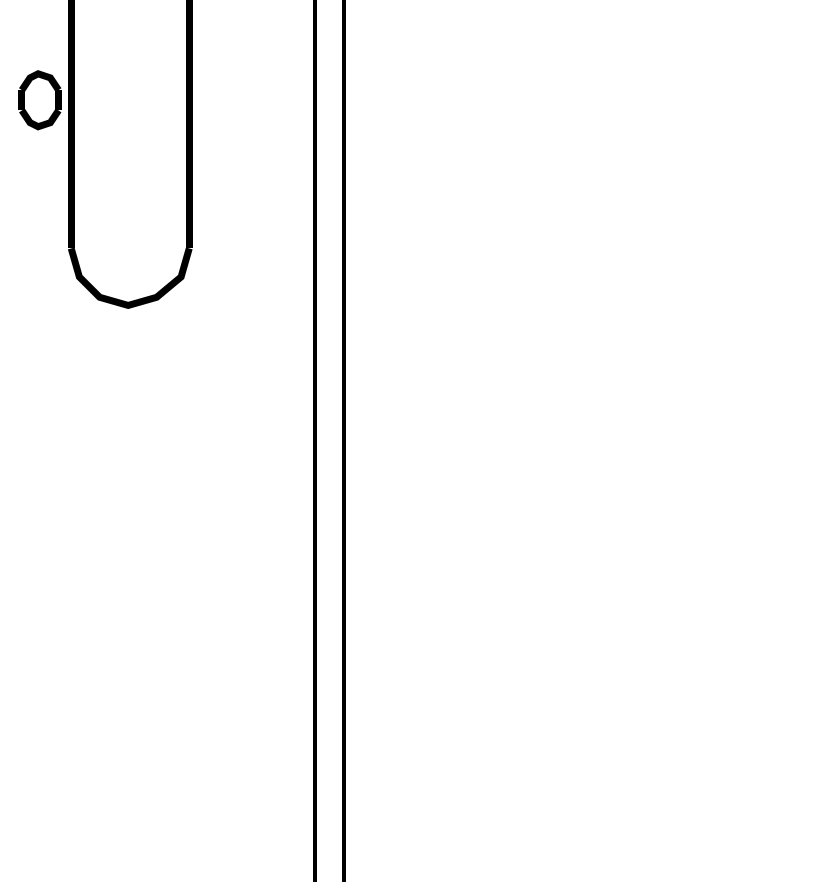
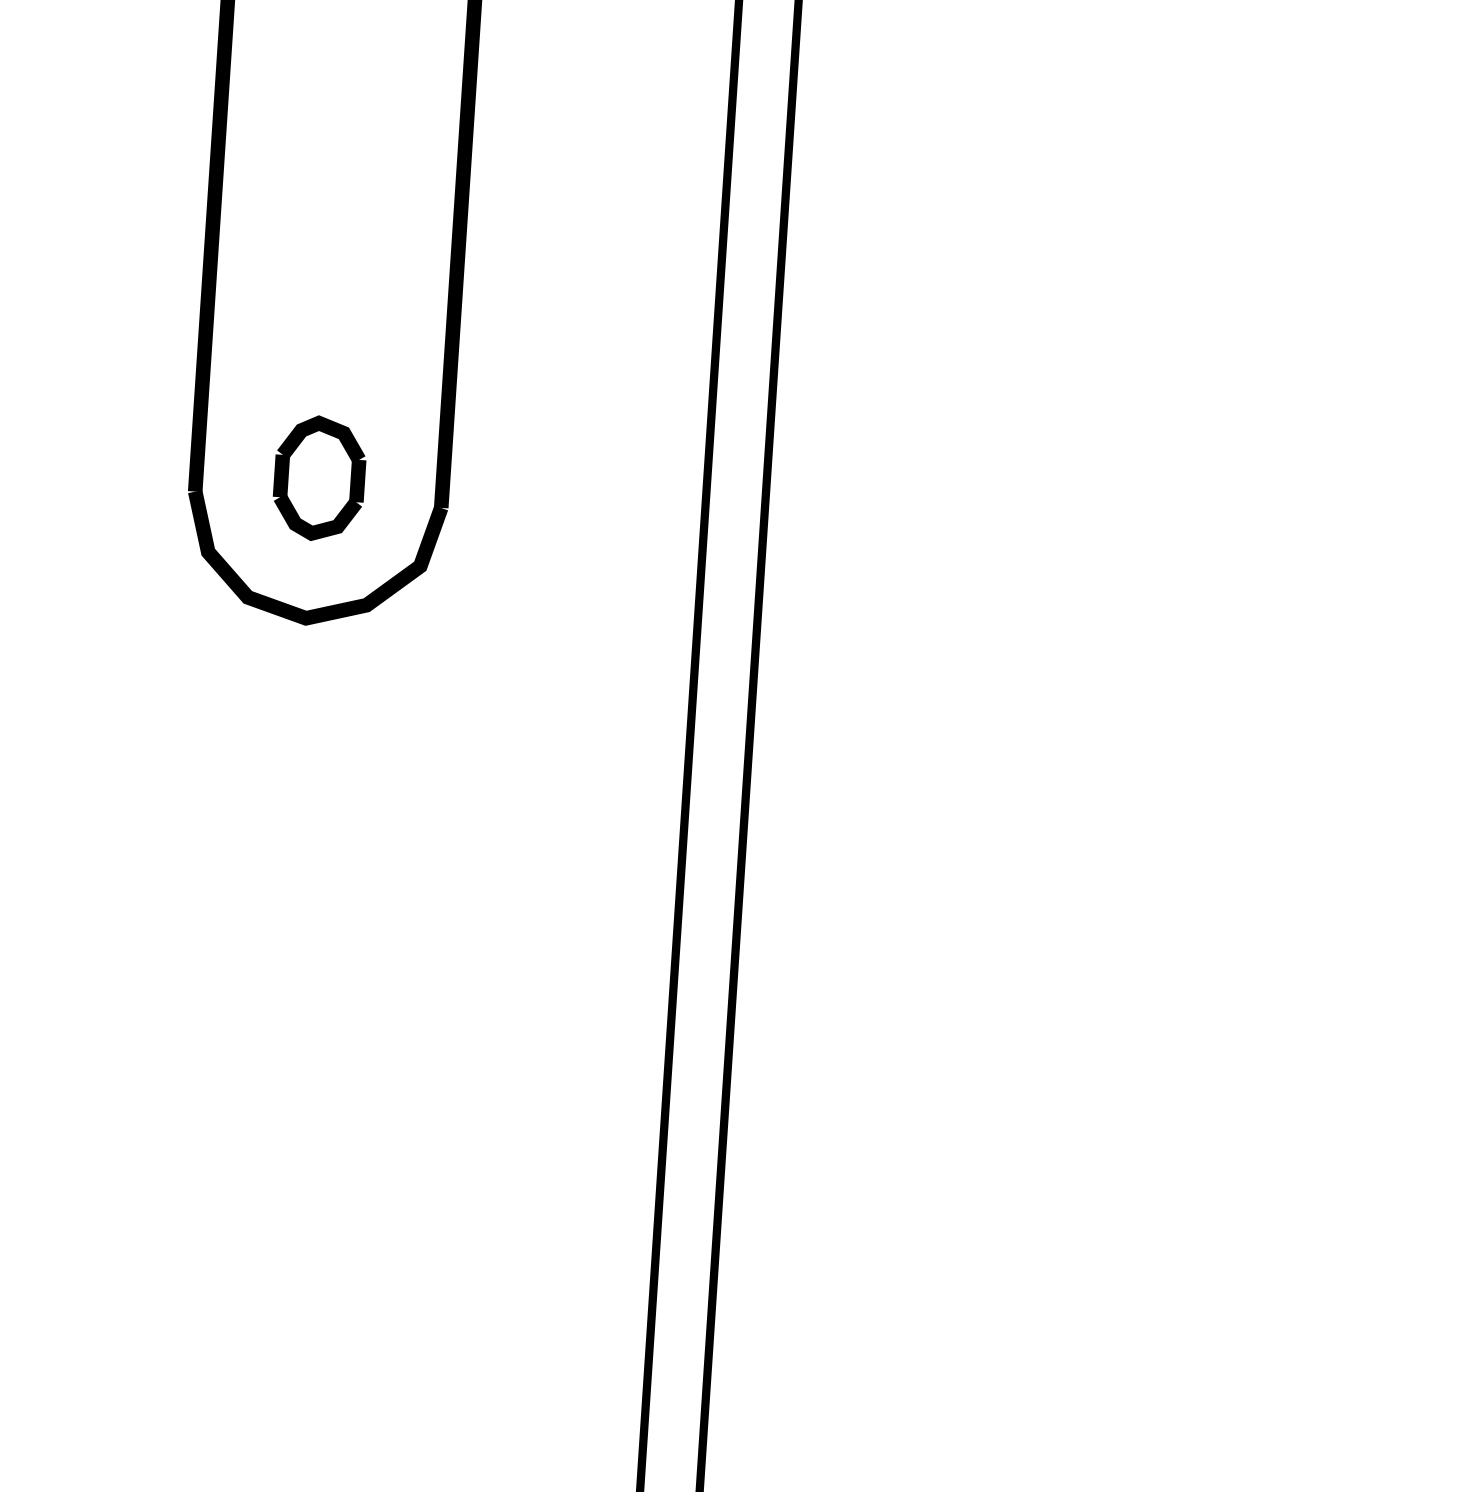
part: (39, 100) -> (318, 478), moved

